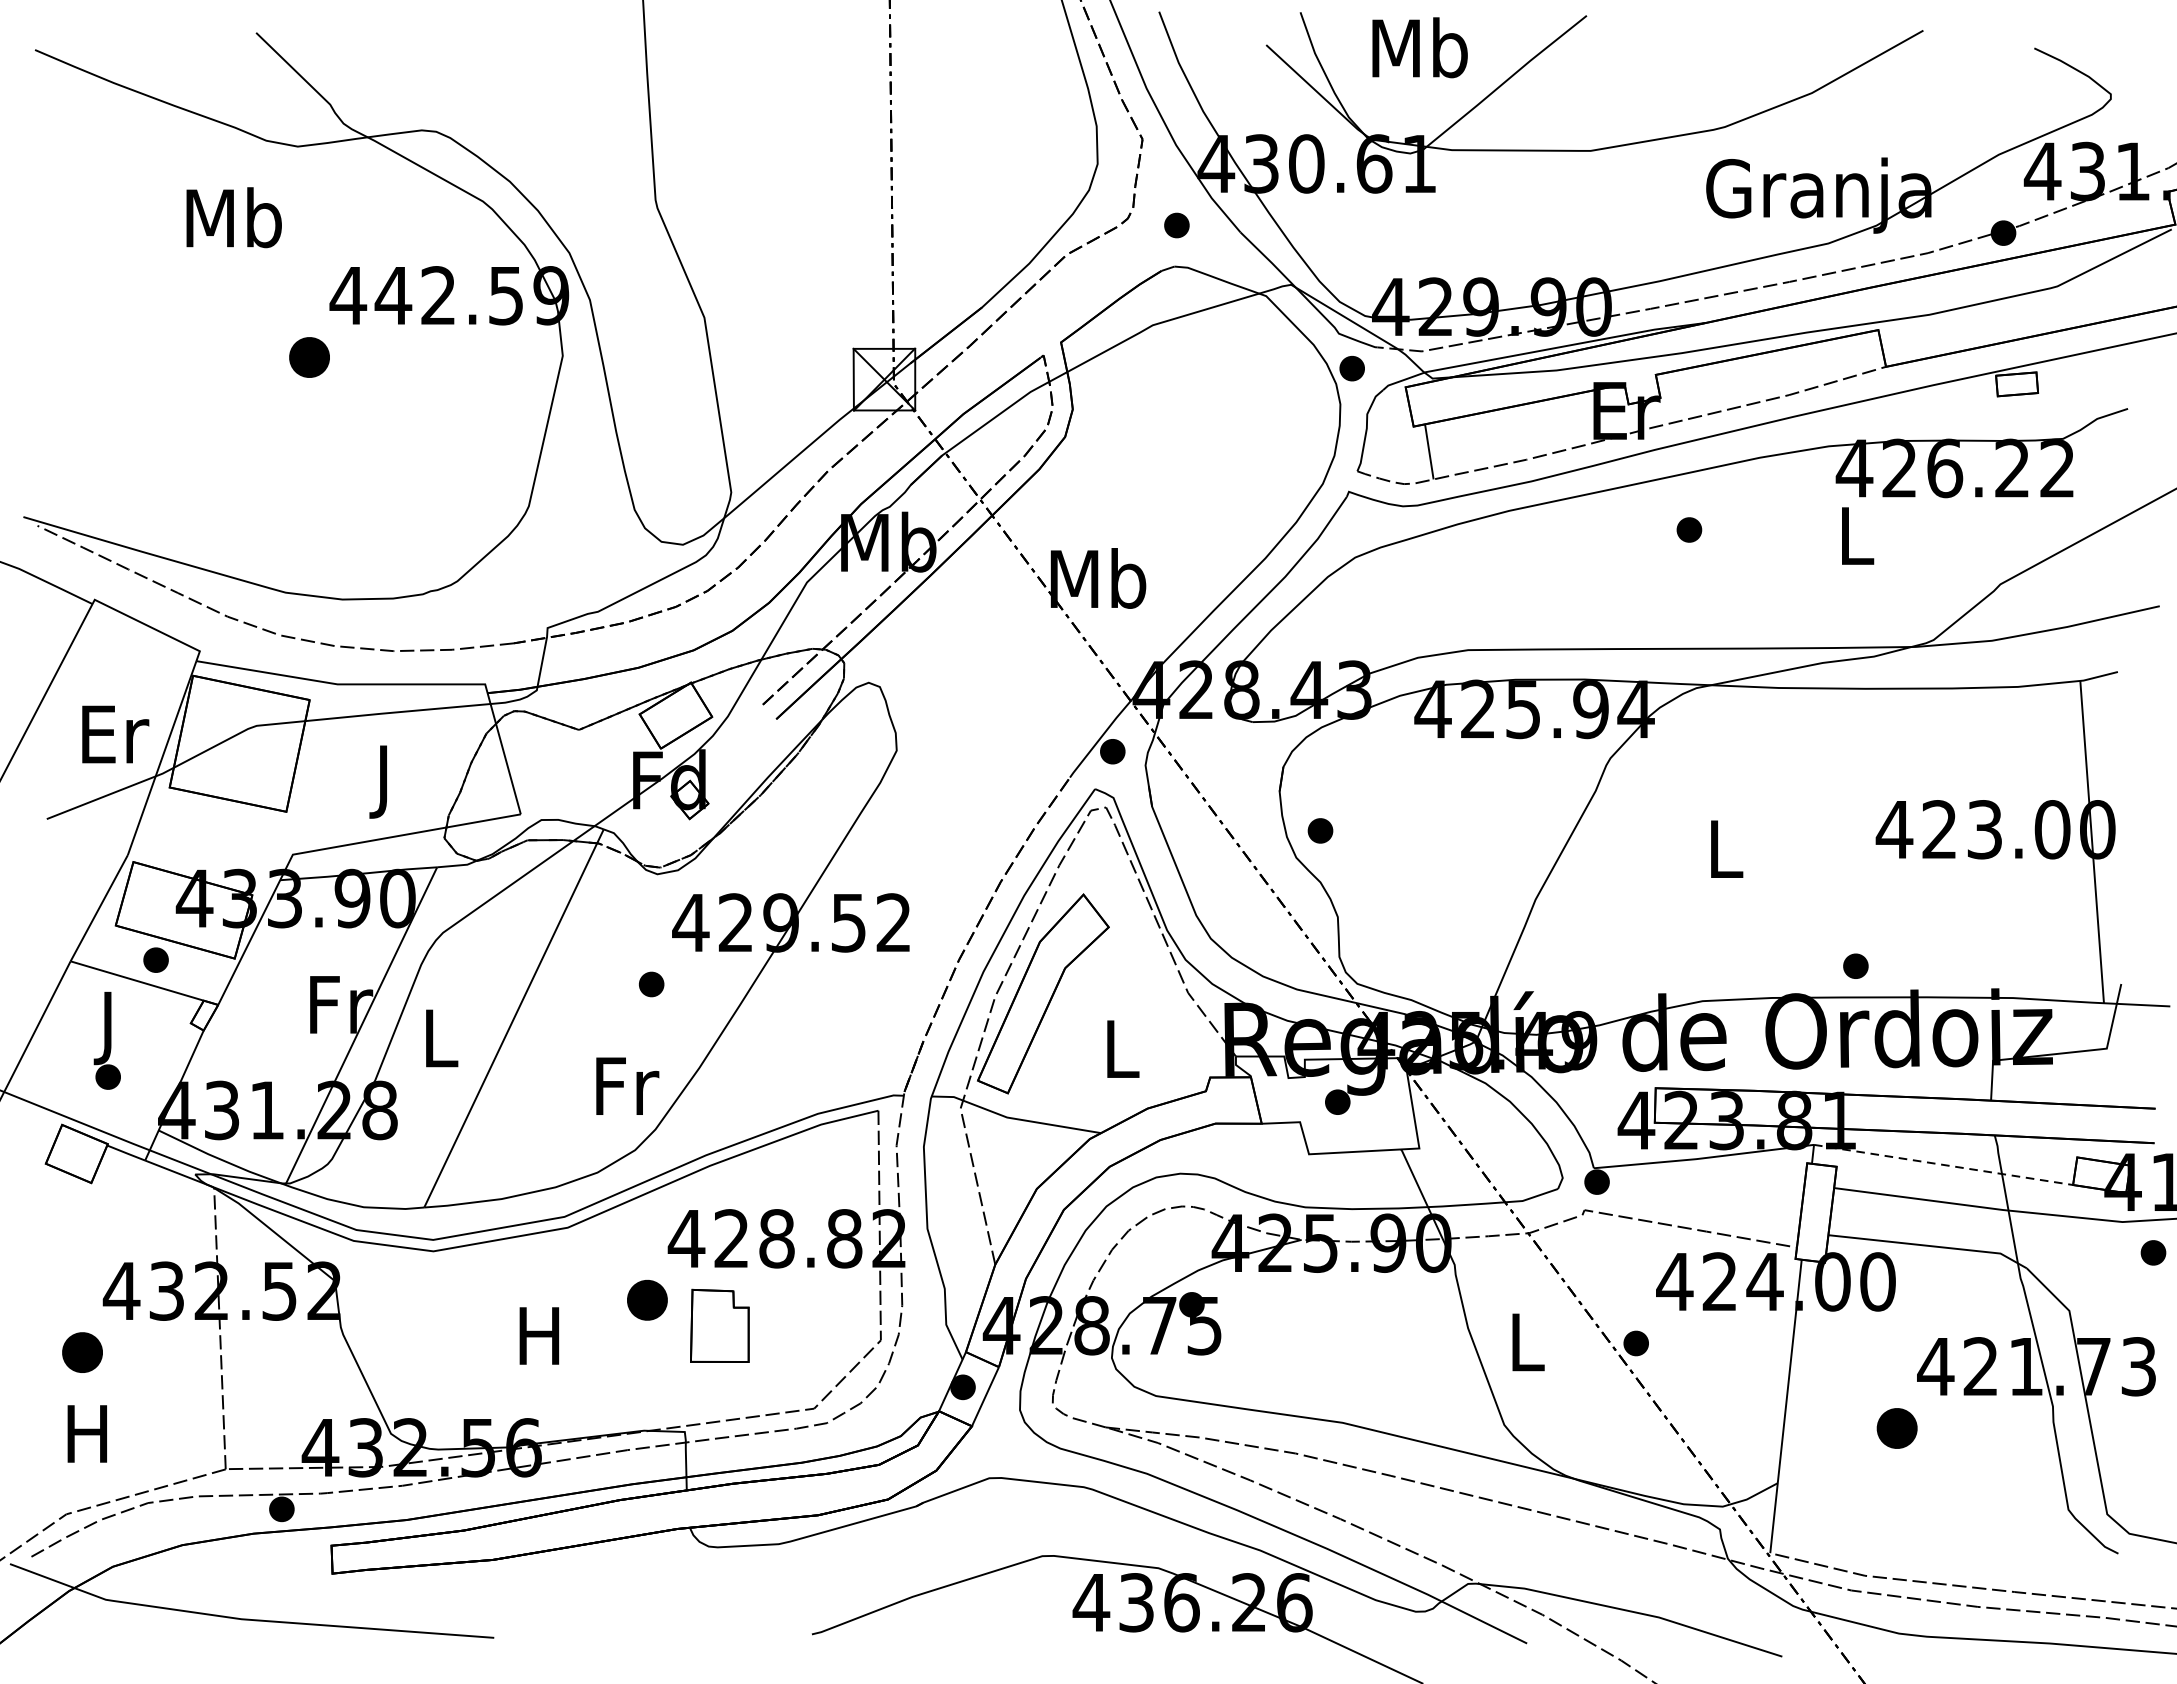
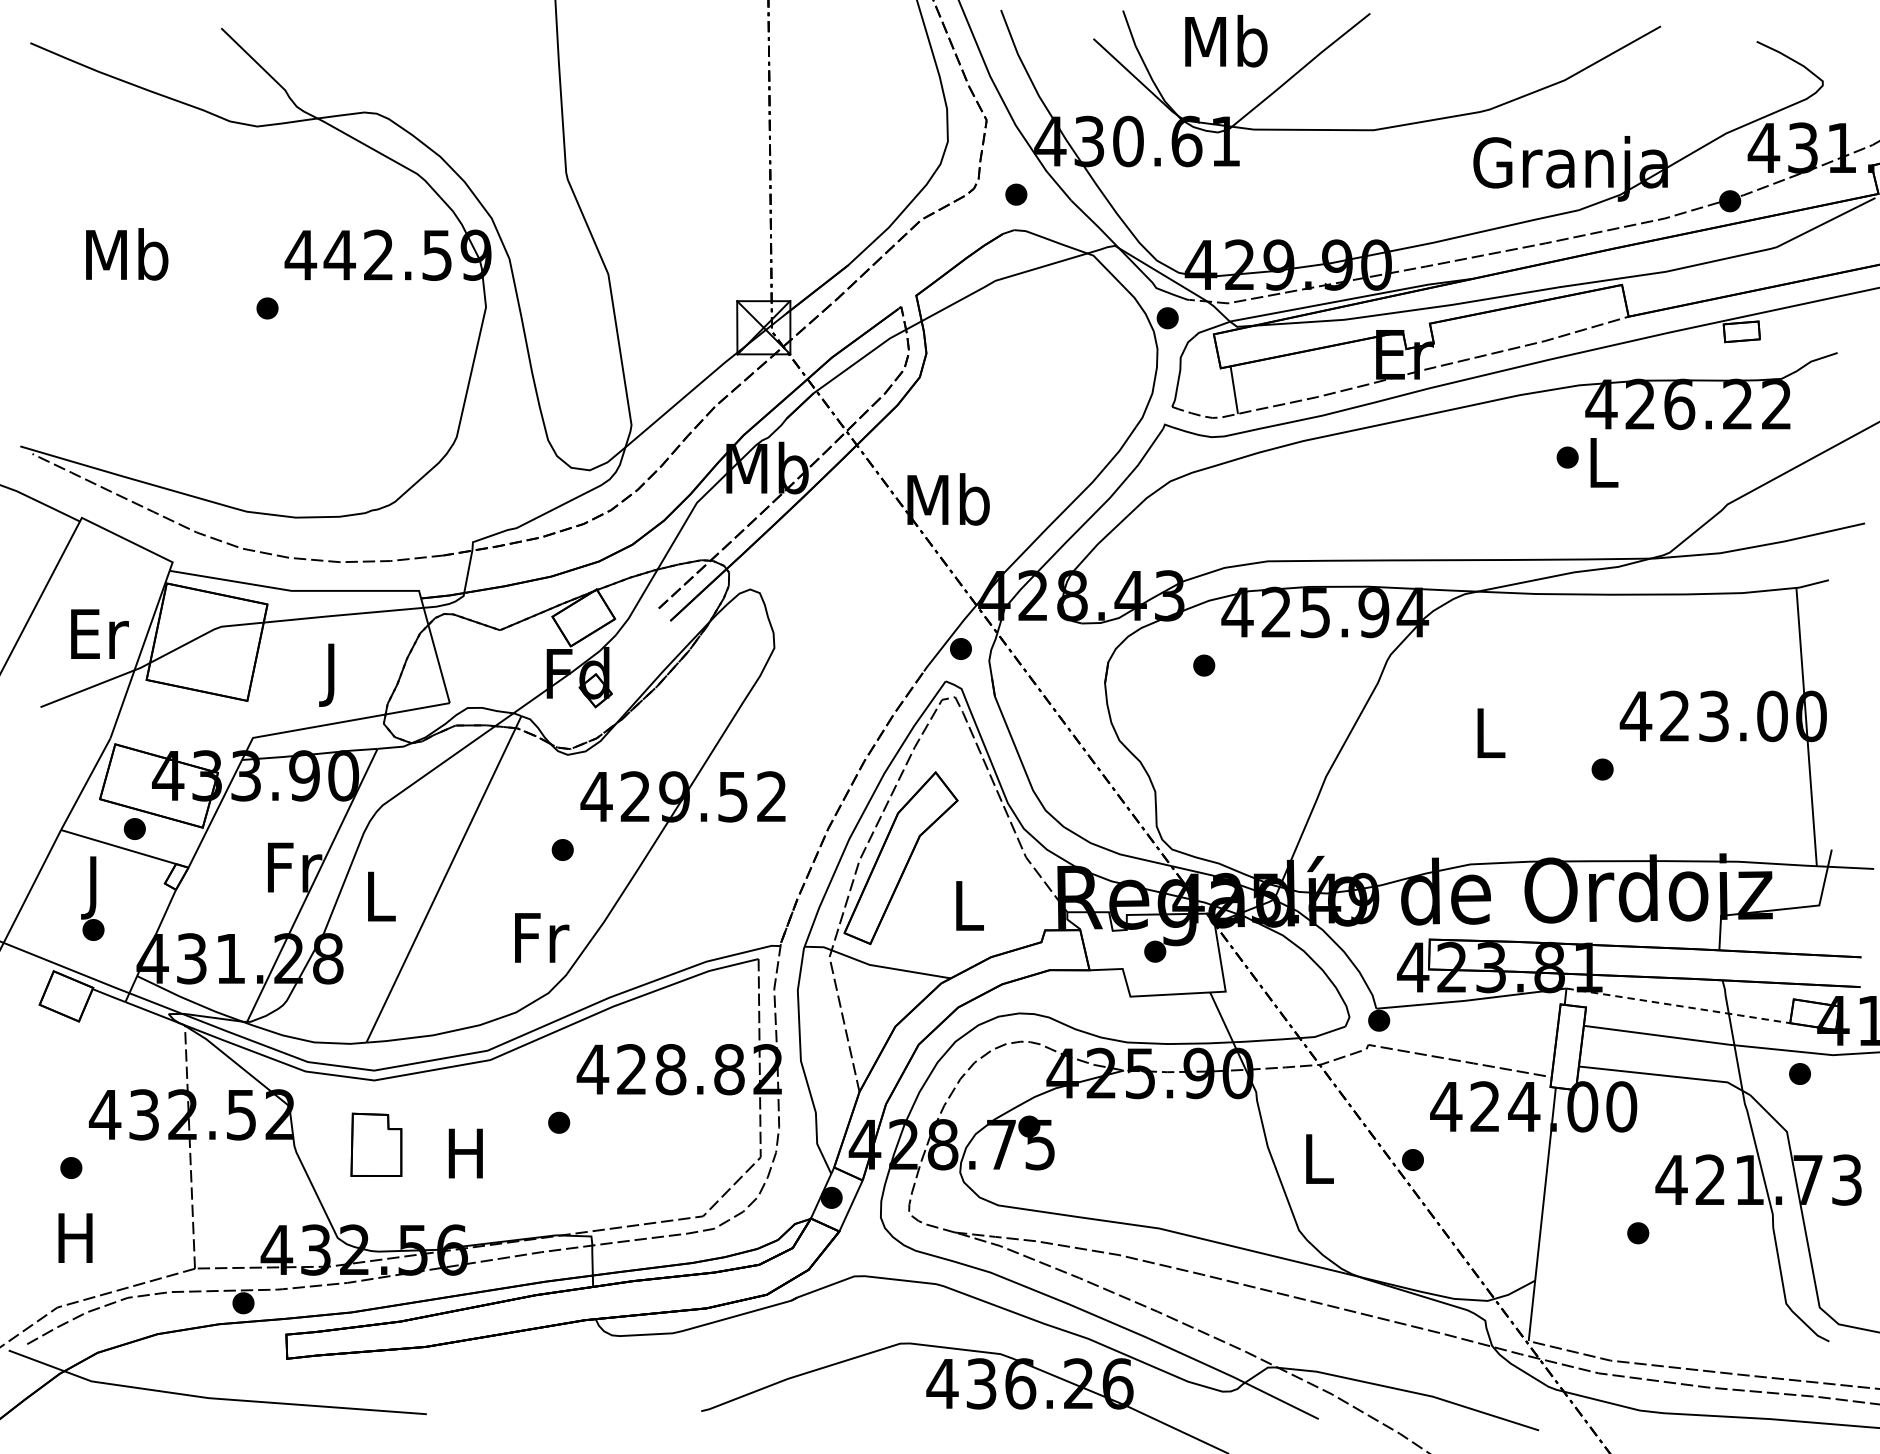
text: (233, 217) -> (126, 254), moved
part: (309, 356) -> (267, 307), size x0.62
part: (1689, 529) -> (1567, 457), moved
part: (1320, 830) -> (1204, 665), moved
part: (1855, 965) -> (1602, 768), moved
part: (2153, 1252) -> (1800, 1073), moved
part: (647, 1300) -> (559, 1122), size x0.62
part: (719, 1325) -> (376, 1144), moved
part: (82, 1352) -> (71, 1167), size x0.62
part: (1896, 1427) -> (1637, 1232), size x0.62

